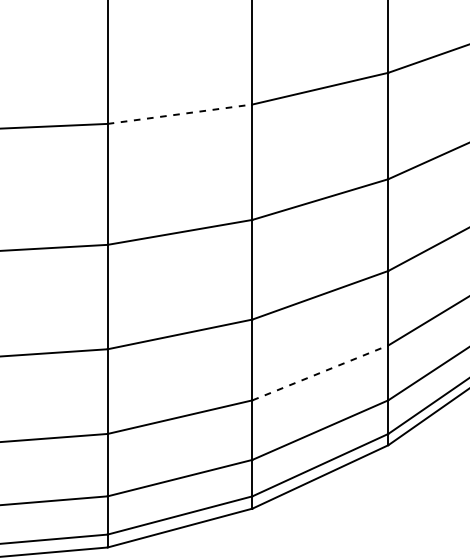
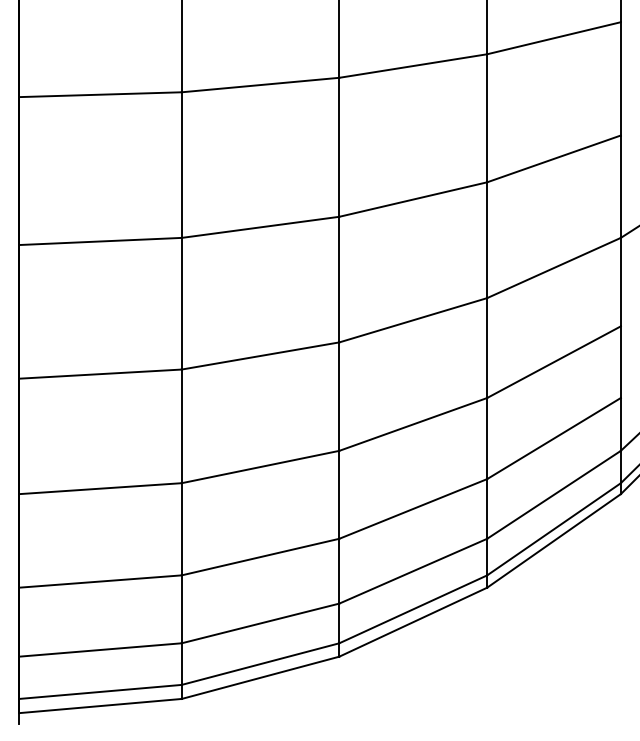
line: (180, 114) -> (260, 227), dashed -> solid
line: (320, 372) -> (413, 508), dashed -> solid

